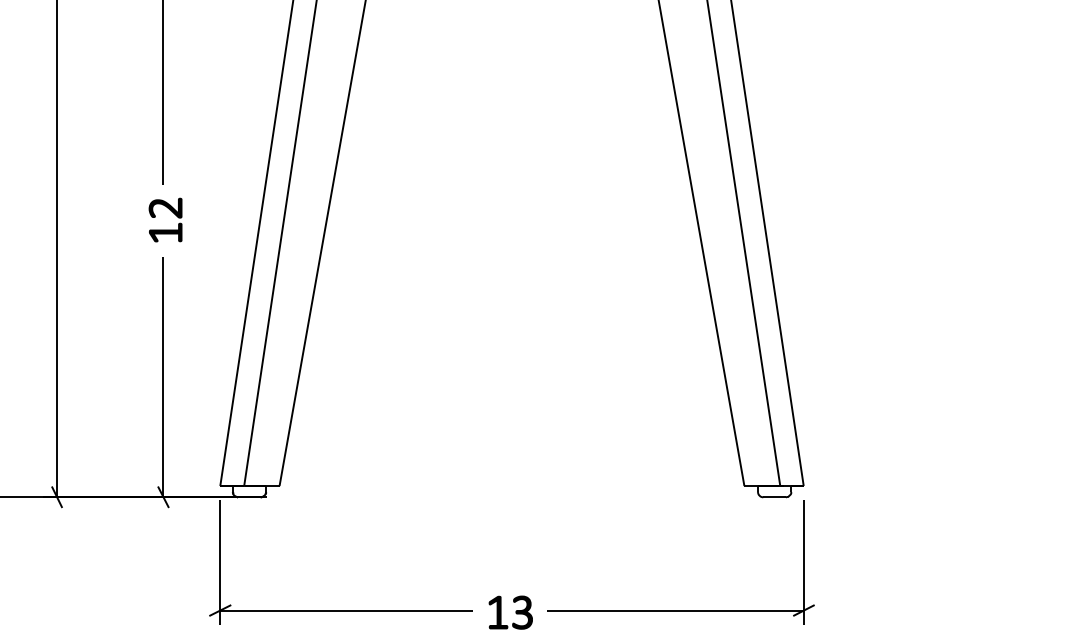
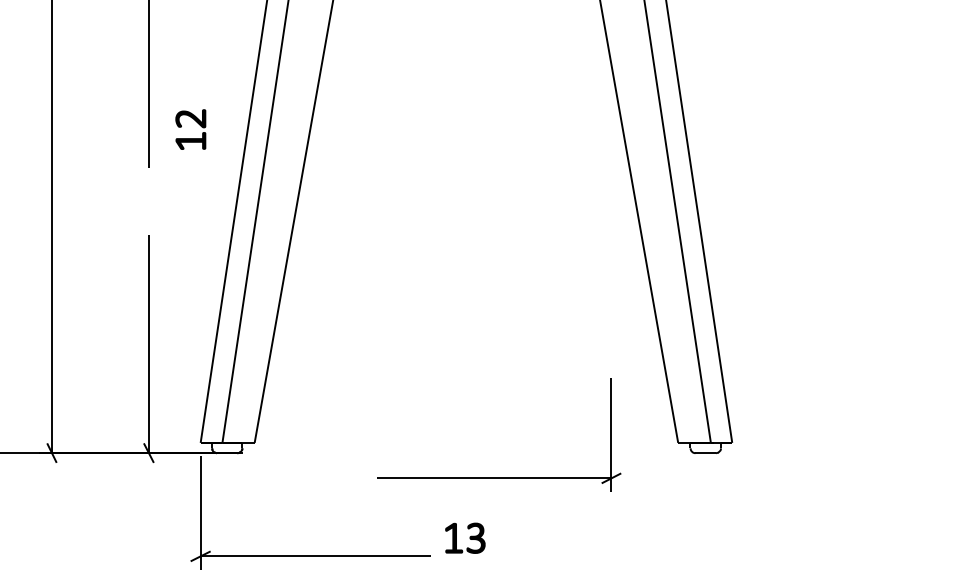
part: (165, 229) -> (190, 138), moved
part: (681, 609) -> (499, 477), moved
part: (510, 611) -> (465, 537), moved

